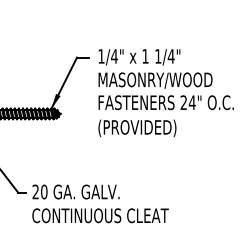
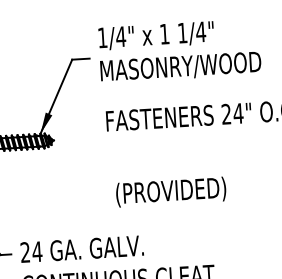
text: (155, 68) -> (179, 50), moved
text: (137, 128) -> (171, 192), moved
text: (43, 191) -> (36, 251), 20 -> 24

